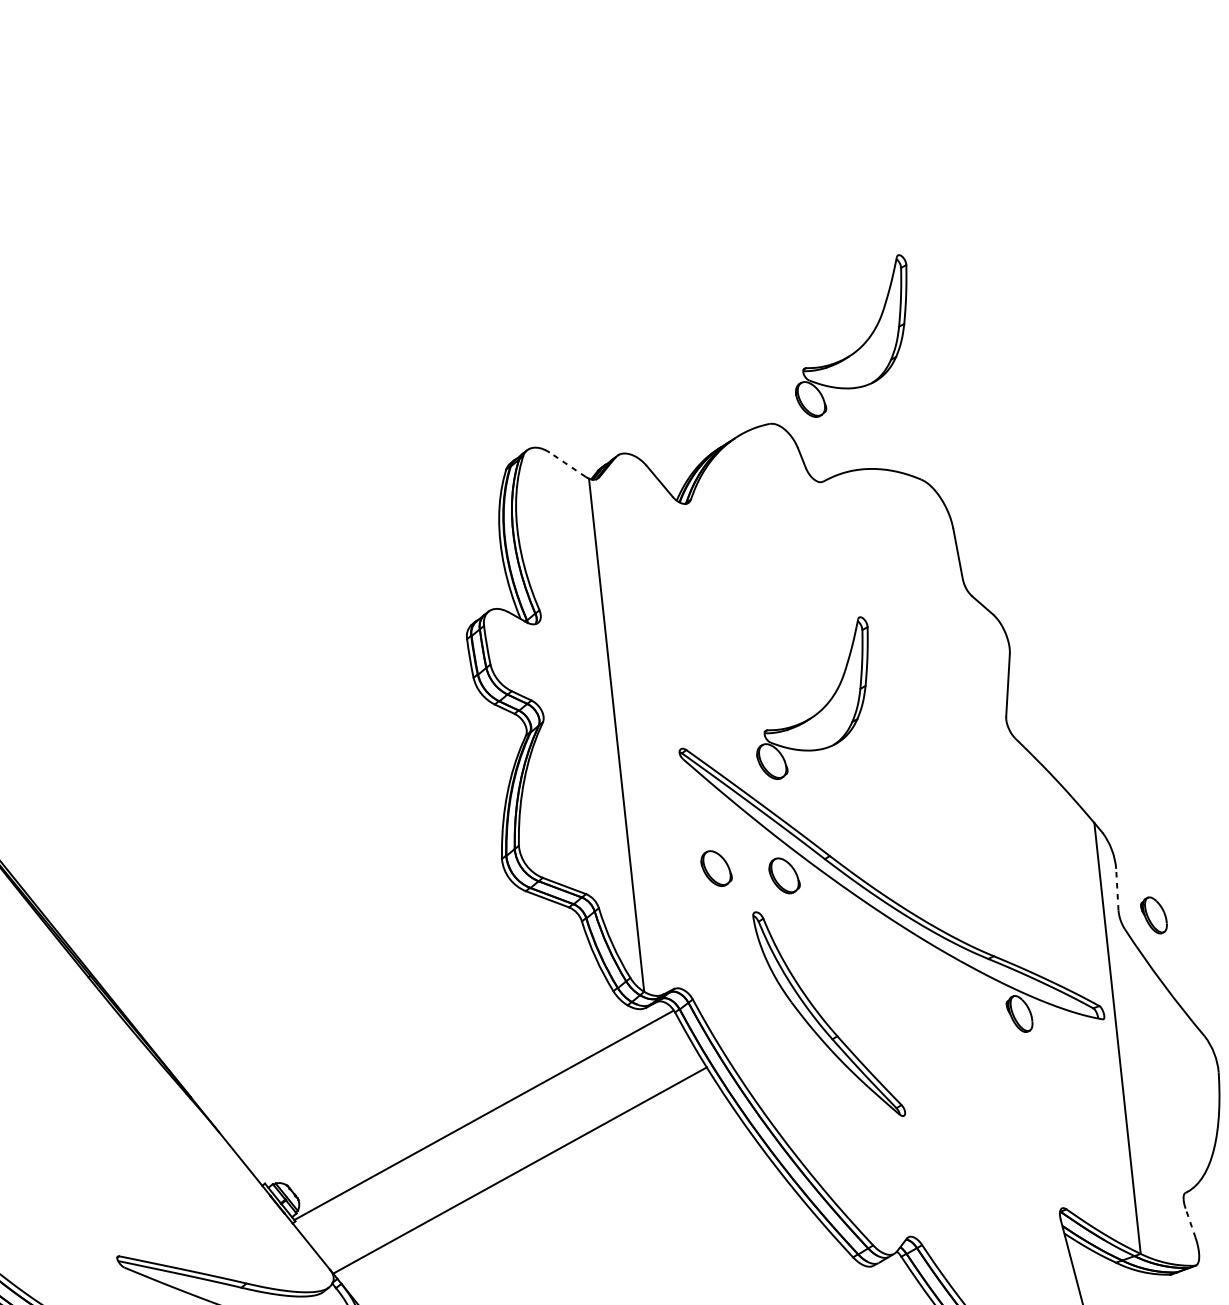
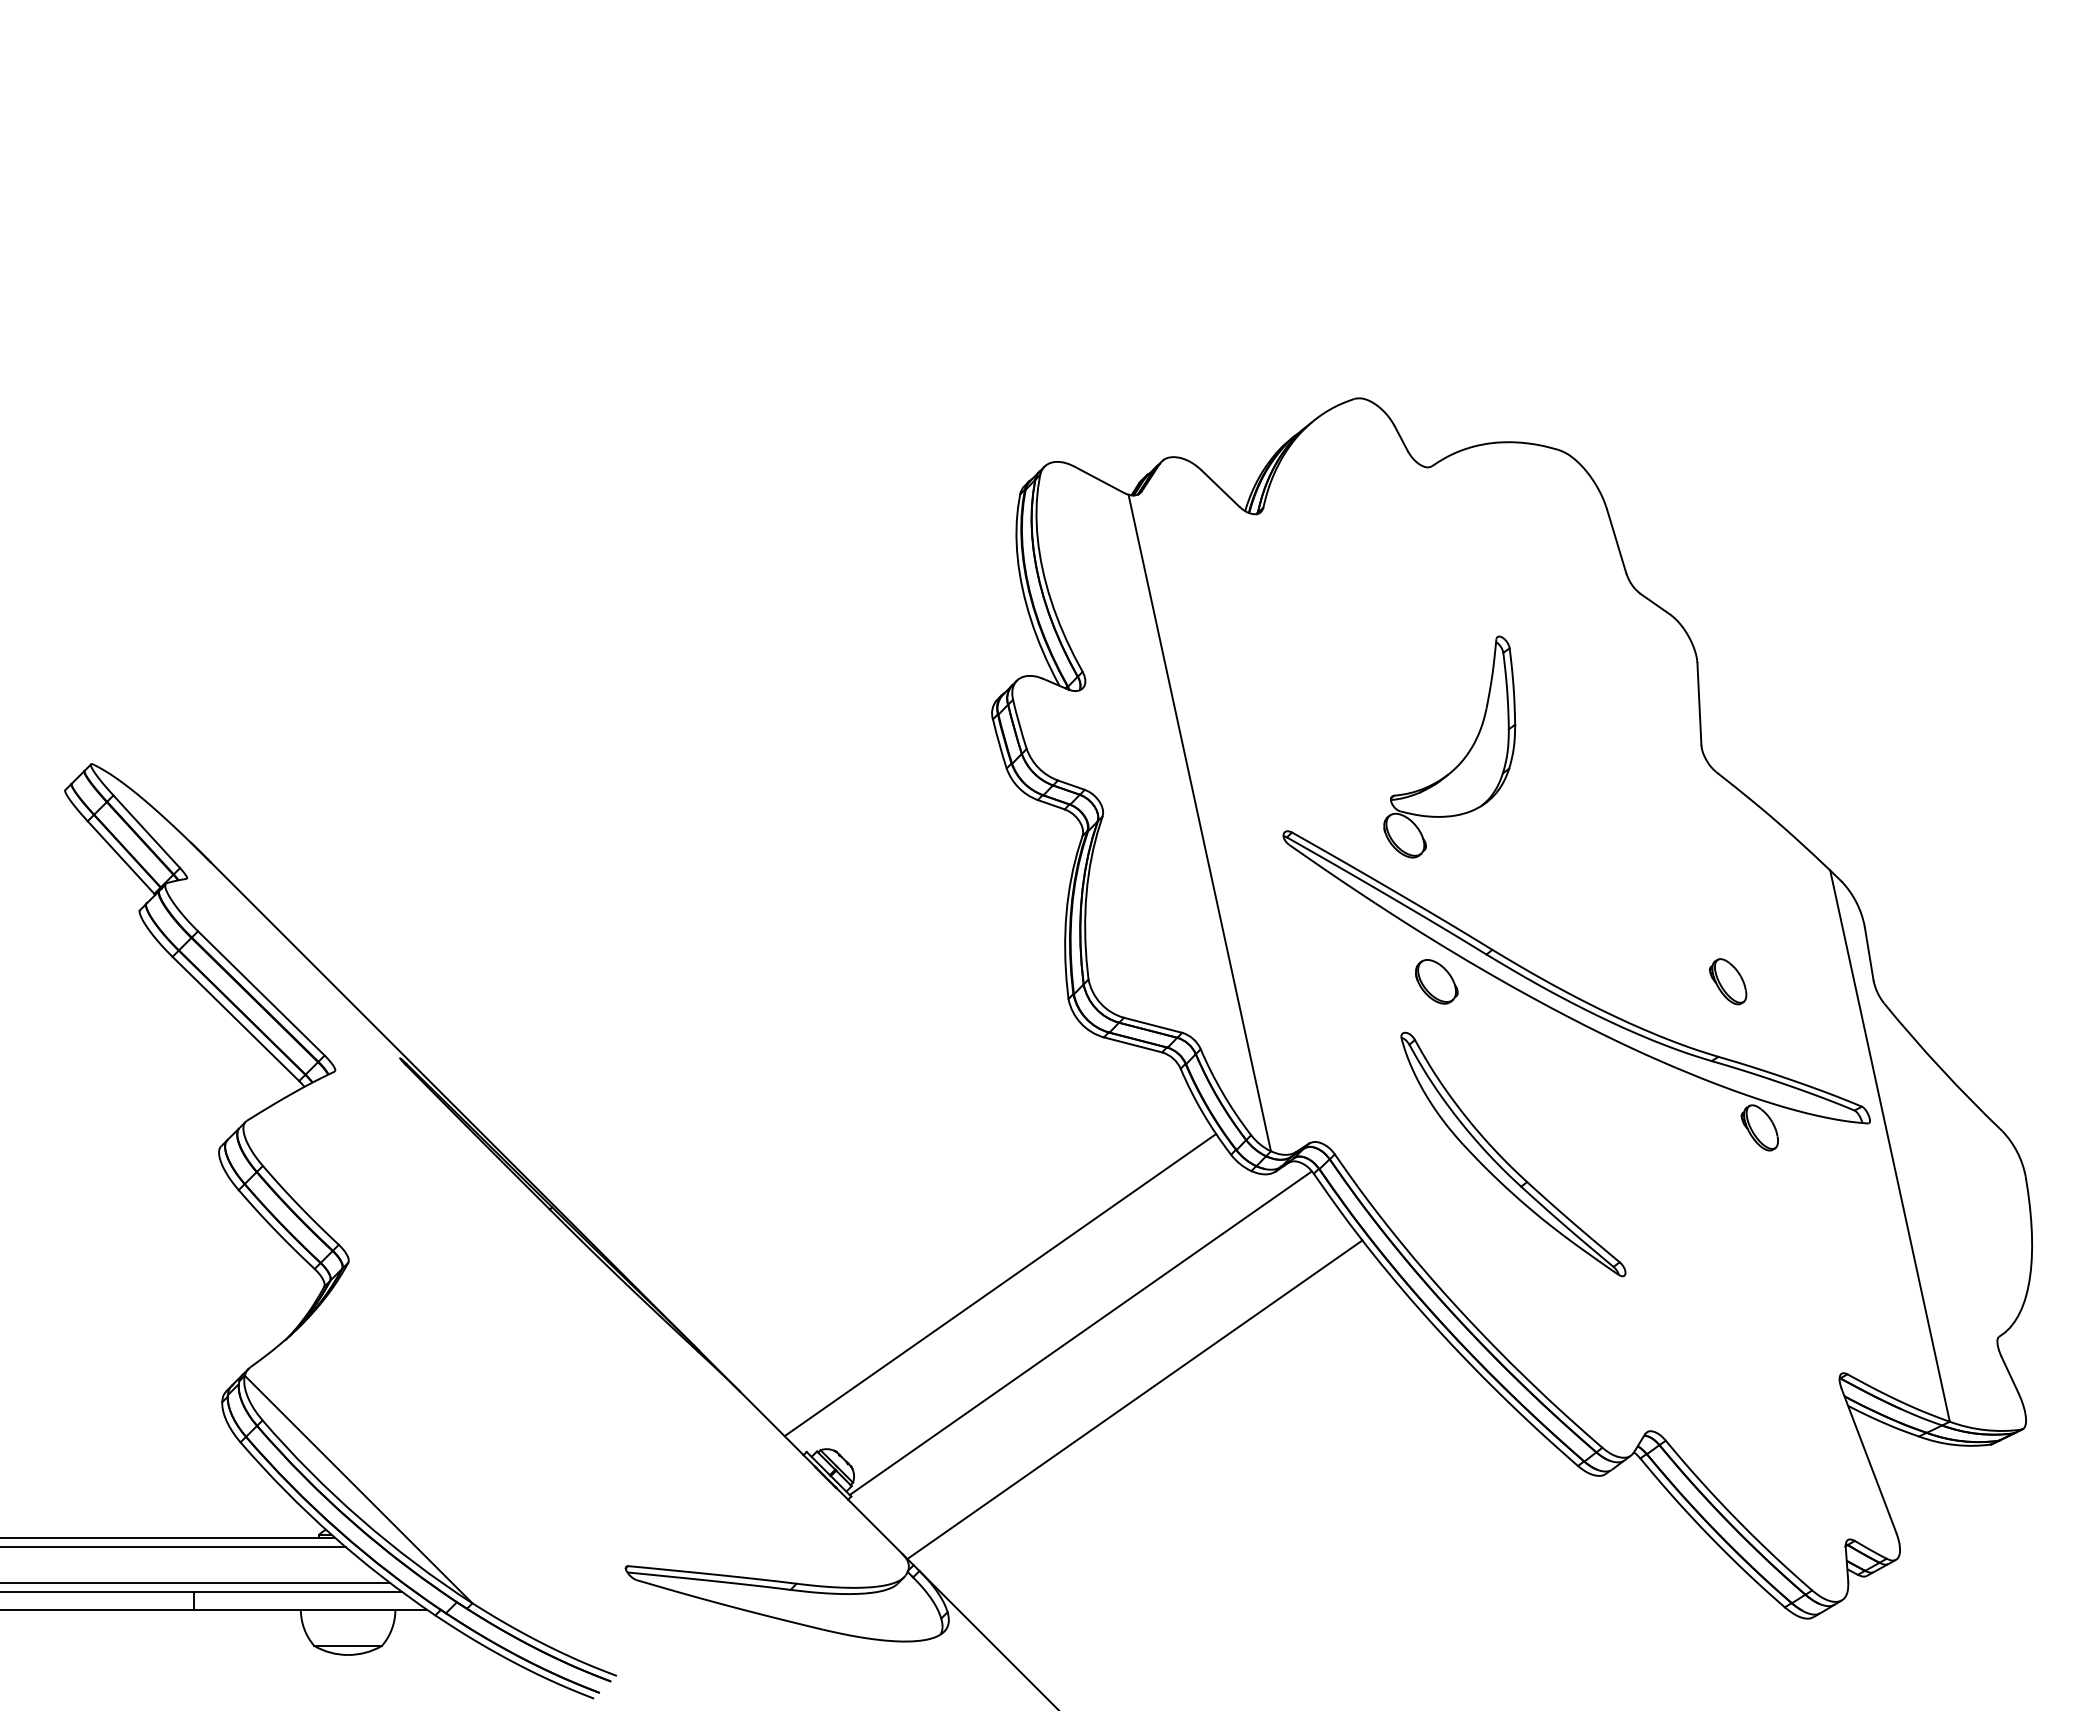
part: (862, 343) -> (1464, 282), removed
line: (567, 464) -> (1098, 479), dashed -> solid
part: (716, 868) -> (1347, 981), removed
line: (1117, 889) -> (1869, 953), dashed -> solid
part: (1154, 915) -> (1728, 981), moved
line: (426, 1072) -> (1000, 1285), added
line: (1190, 1222) -> (2009, 1374), dashed -> solid

